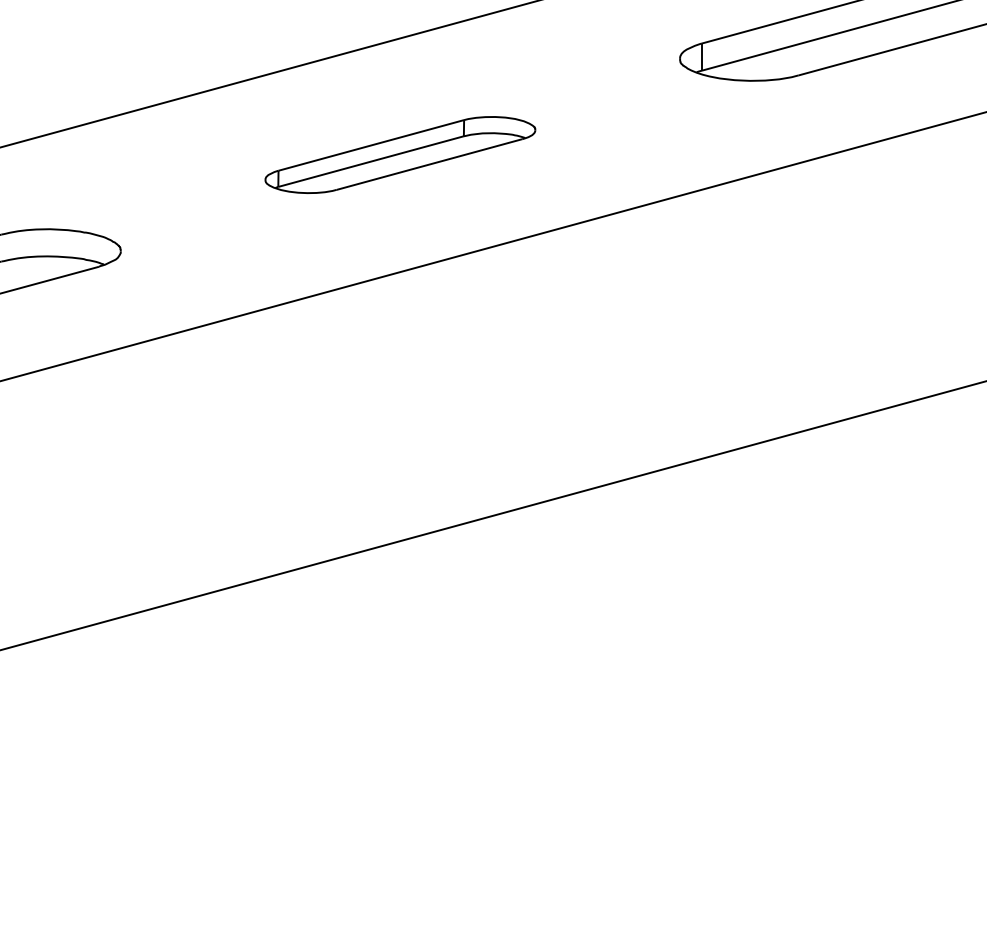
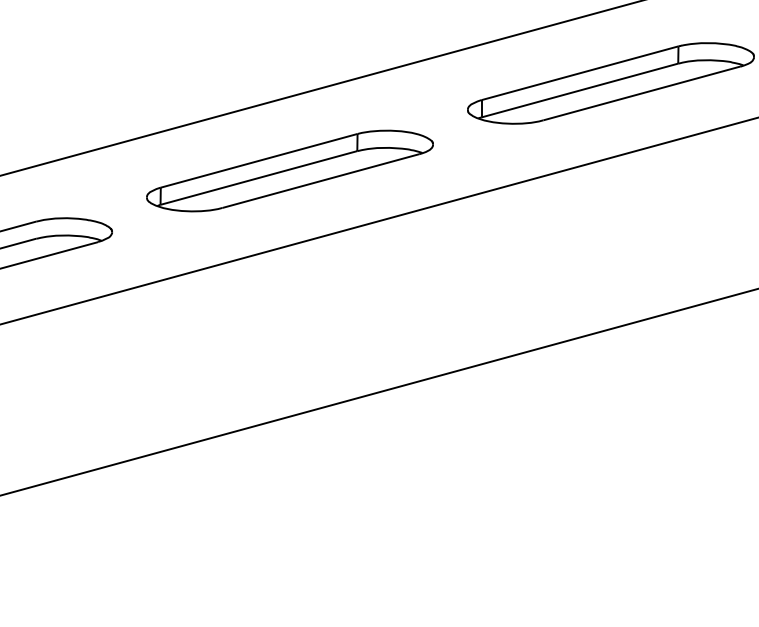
part: (399, 154) -> (289, 170), size x1.67

